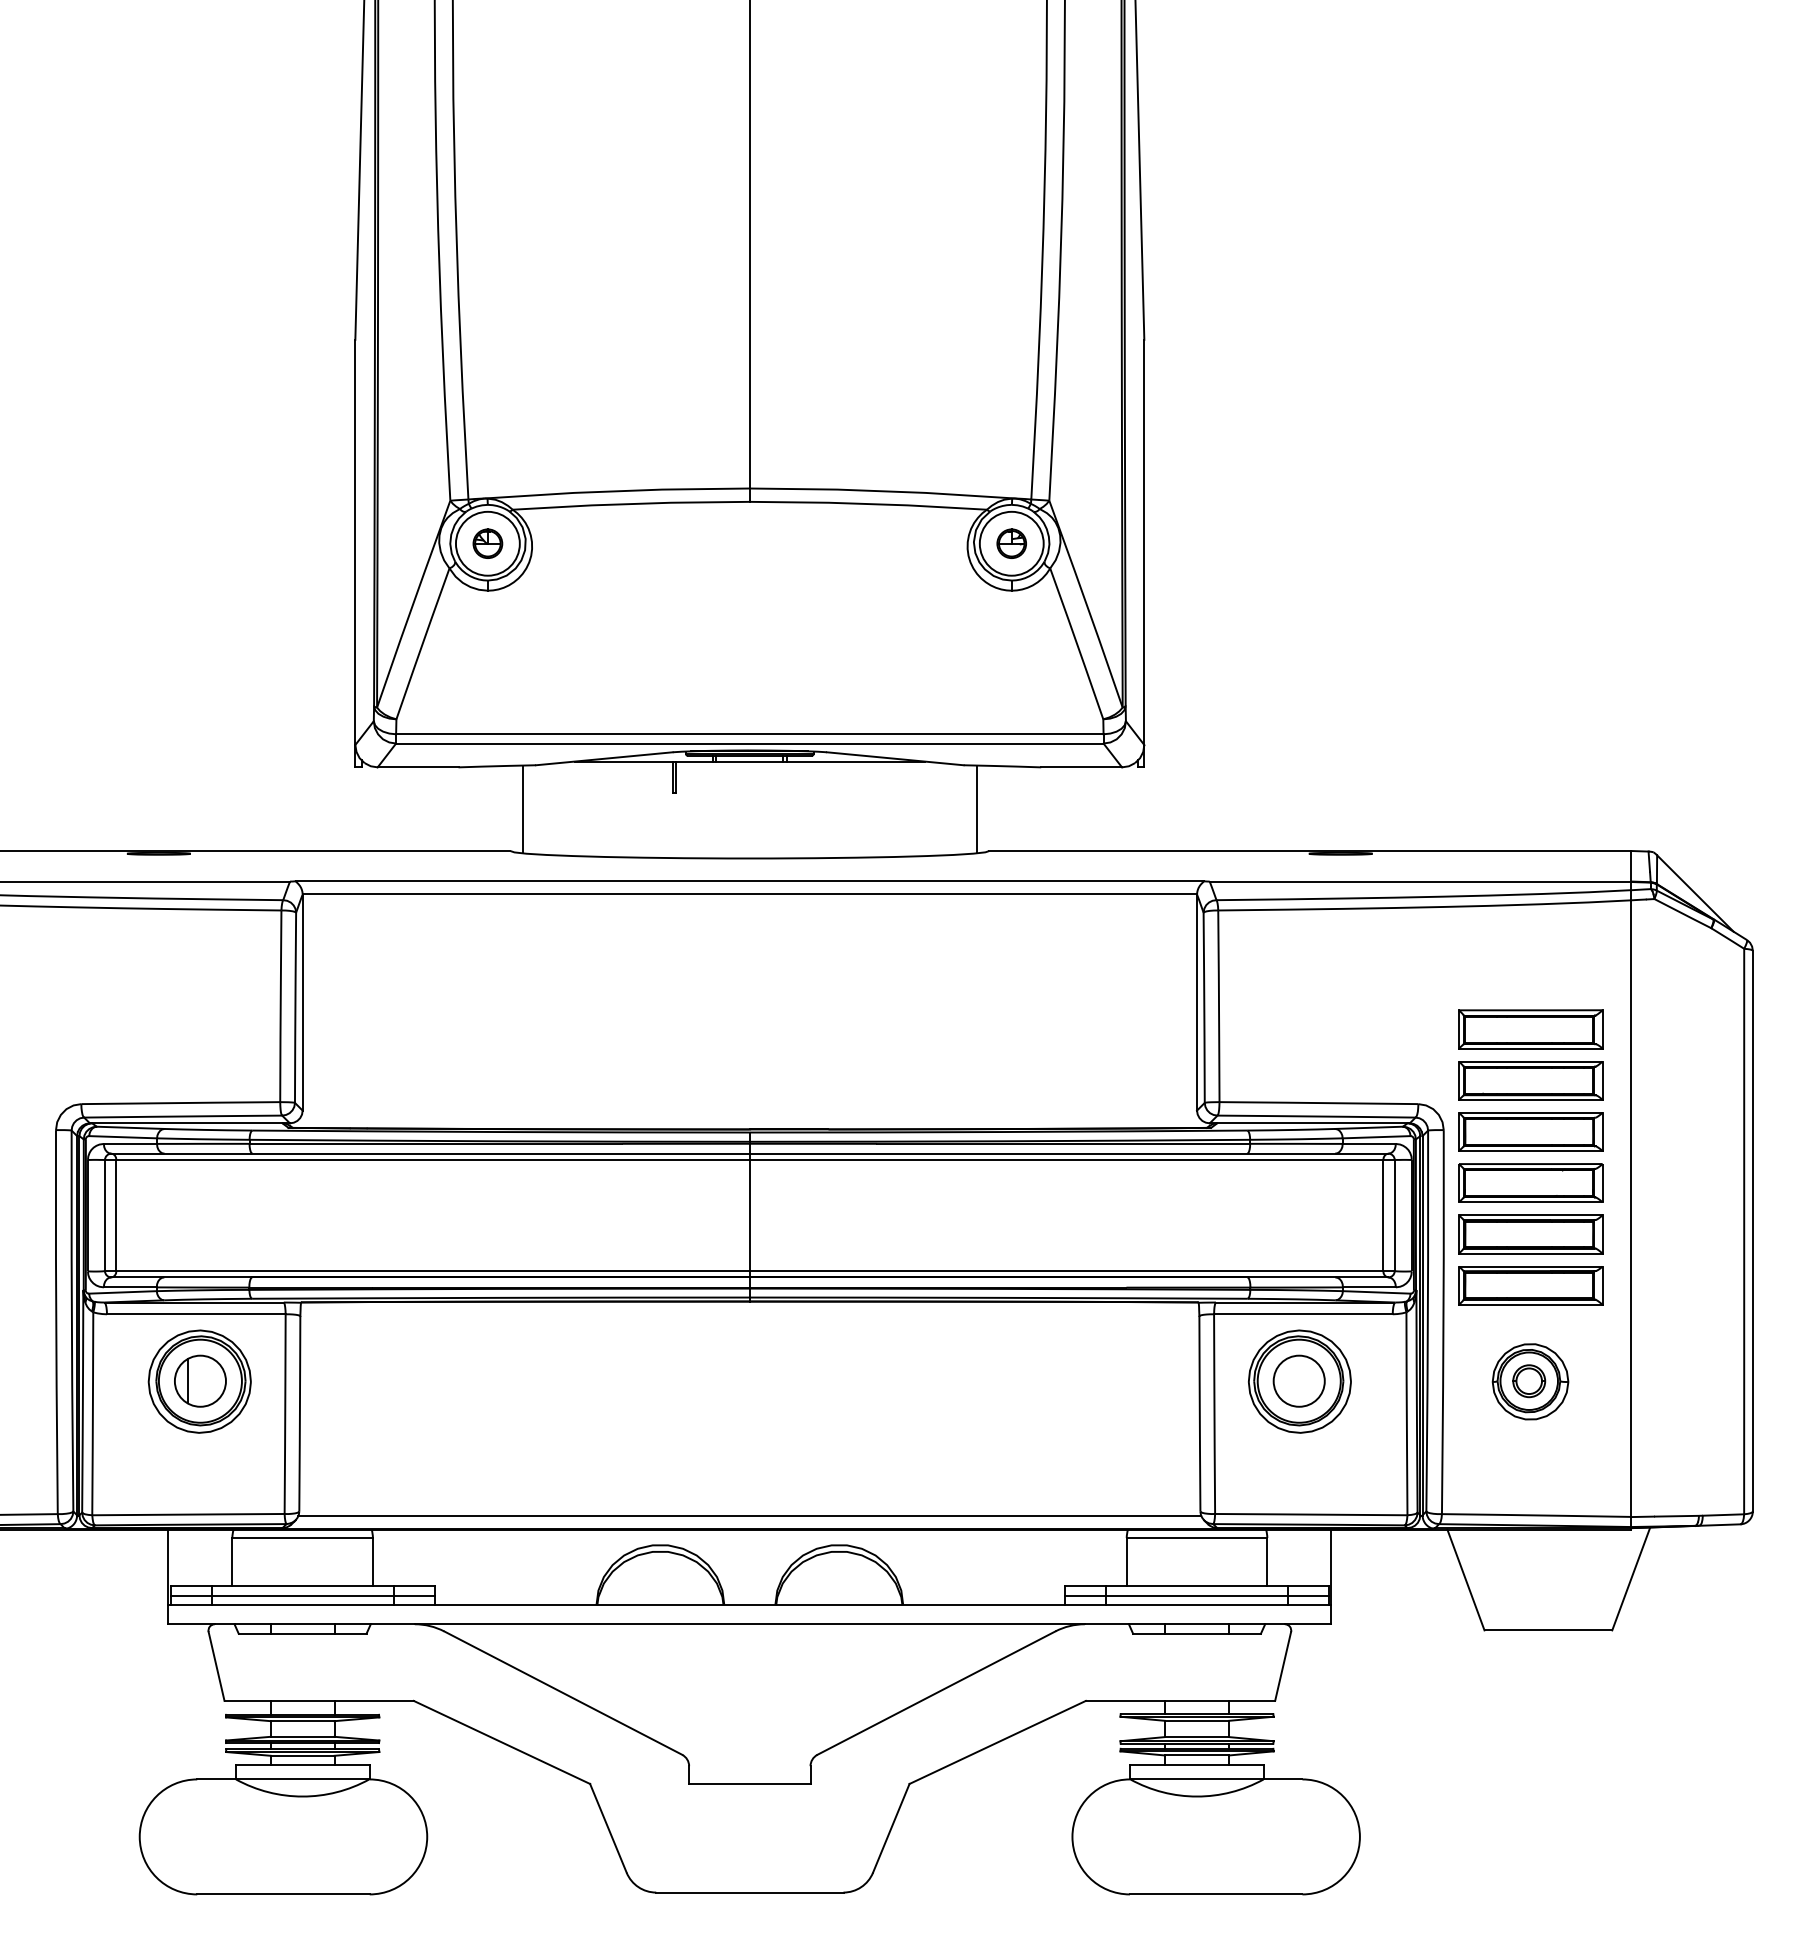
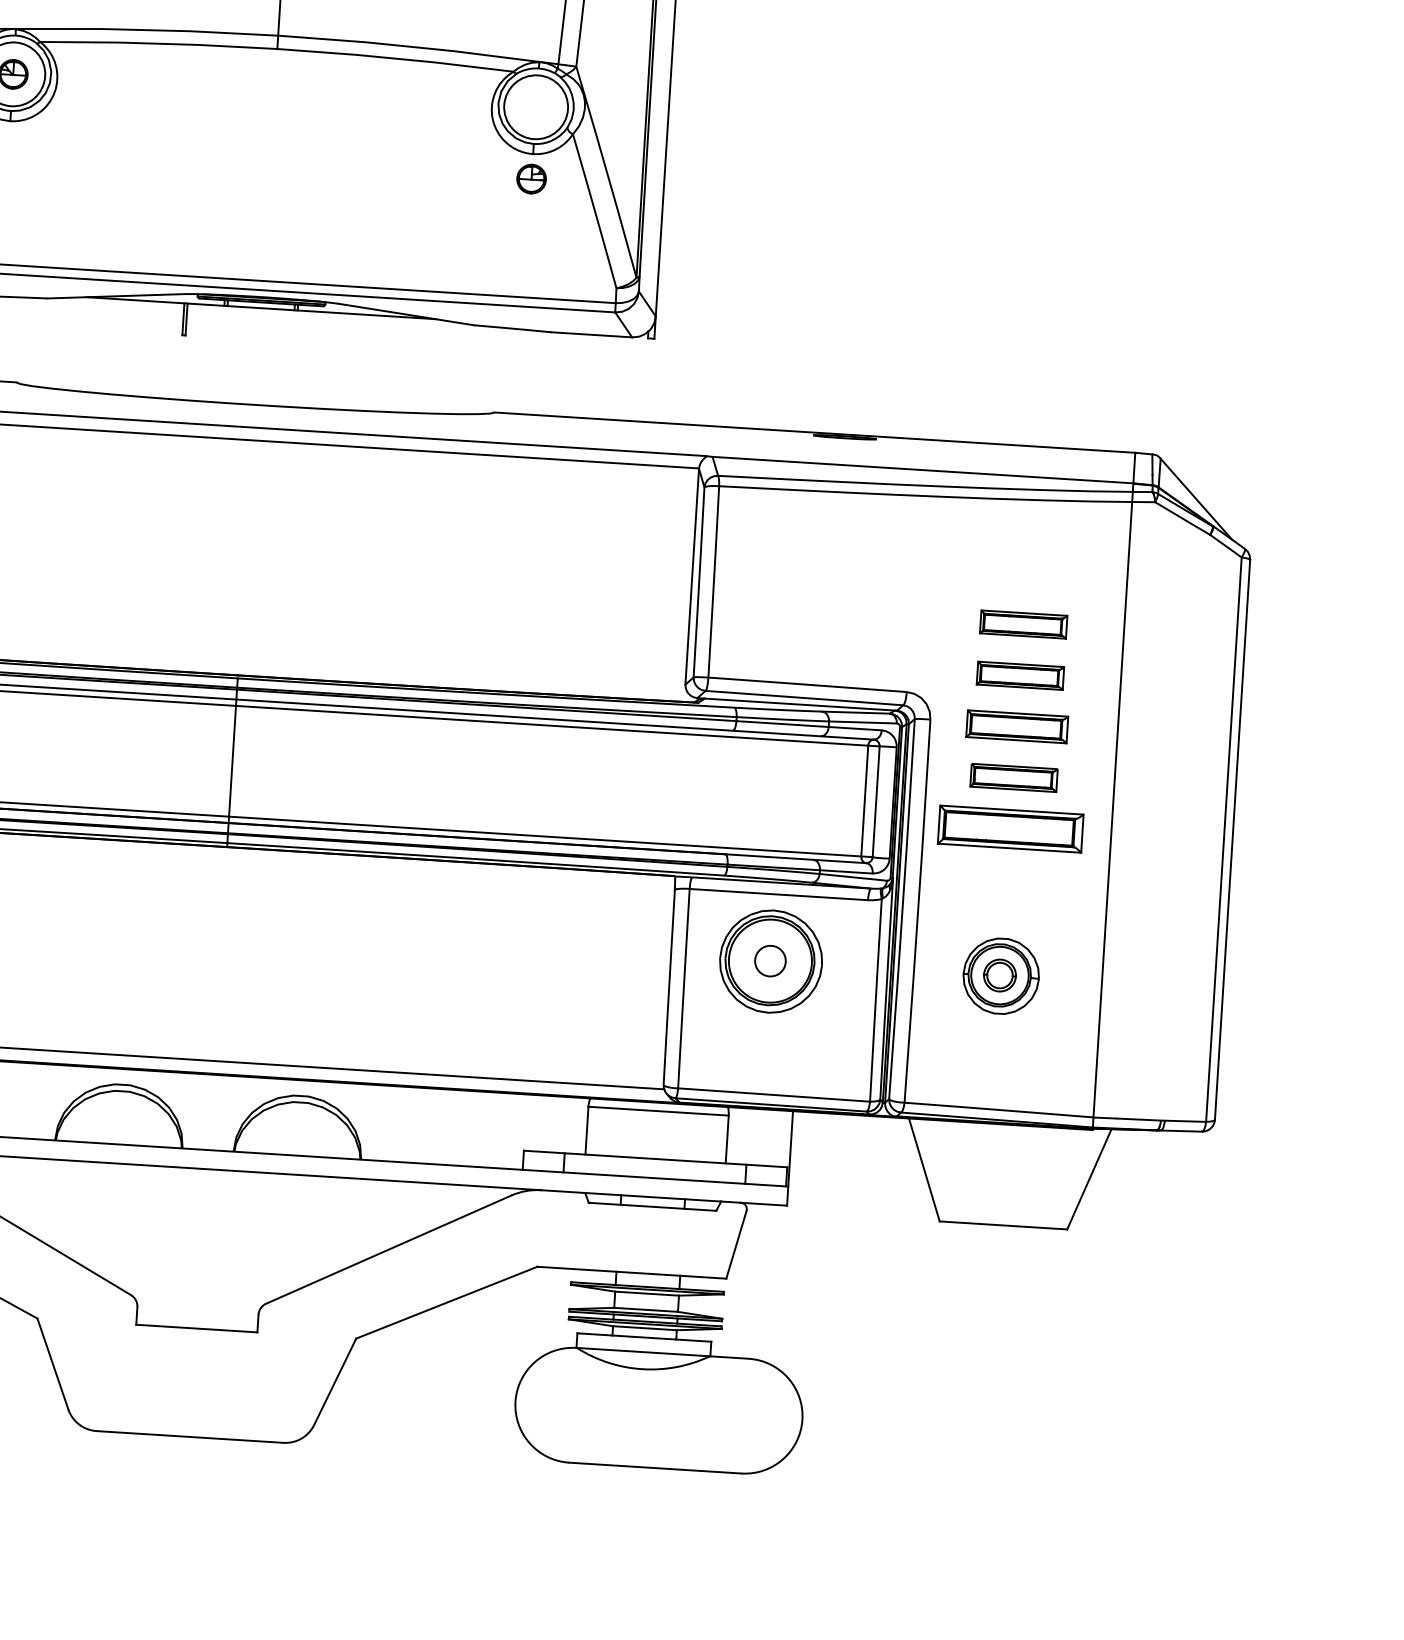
part: (1011, 543) -> (531, 178), moved
line: (523, 809) -> (32, 341), removed
line: (976, 809) -> (484, 370), removed
part: (1530, 1029) -> (1023, 624), size x0.6
part: (1530, 1080) -> (1020, 675), size x0.6
part: (1530, 1131) -> (1016, 726), size x0.7
part: (1530, 1182) -> (1013, 777), size x0.6
part: (1530, 1285) -> (1007, 880), removed
circle: (1298, 1380) -> (769, 960), size x0.6
line: (1196, 1595) -> (654, 1168), removed

